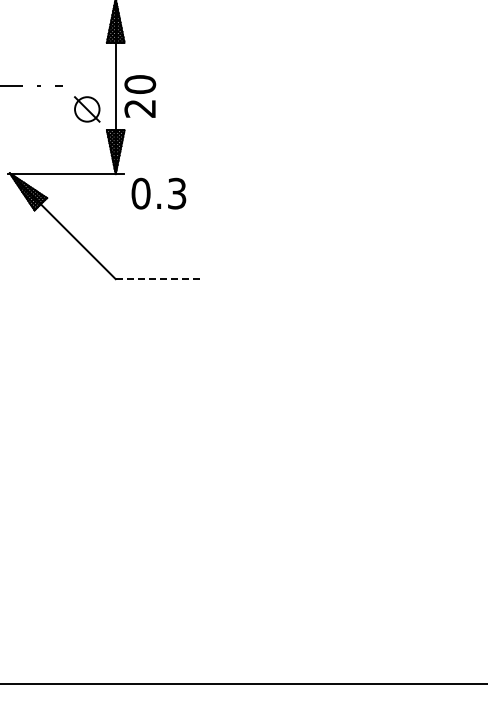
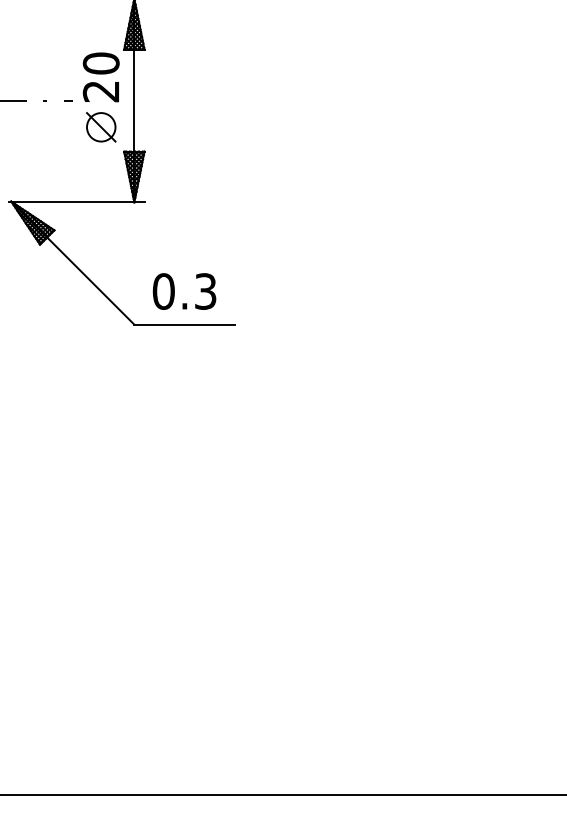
text: (140, 96) -> (101, 77), moved
text: (158, 193) -> (184, 291), moved
line: (159, 279) -> (185, 325), dashed -> solid

